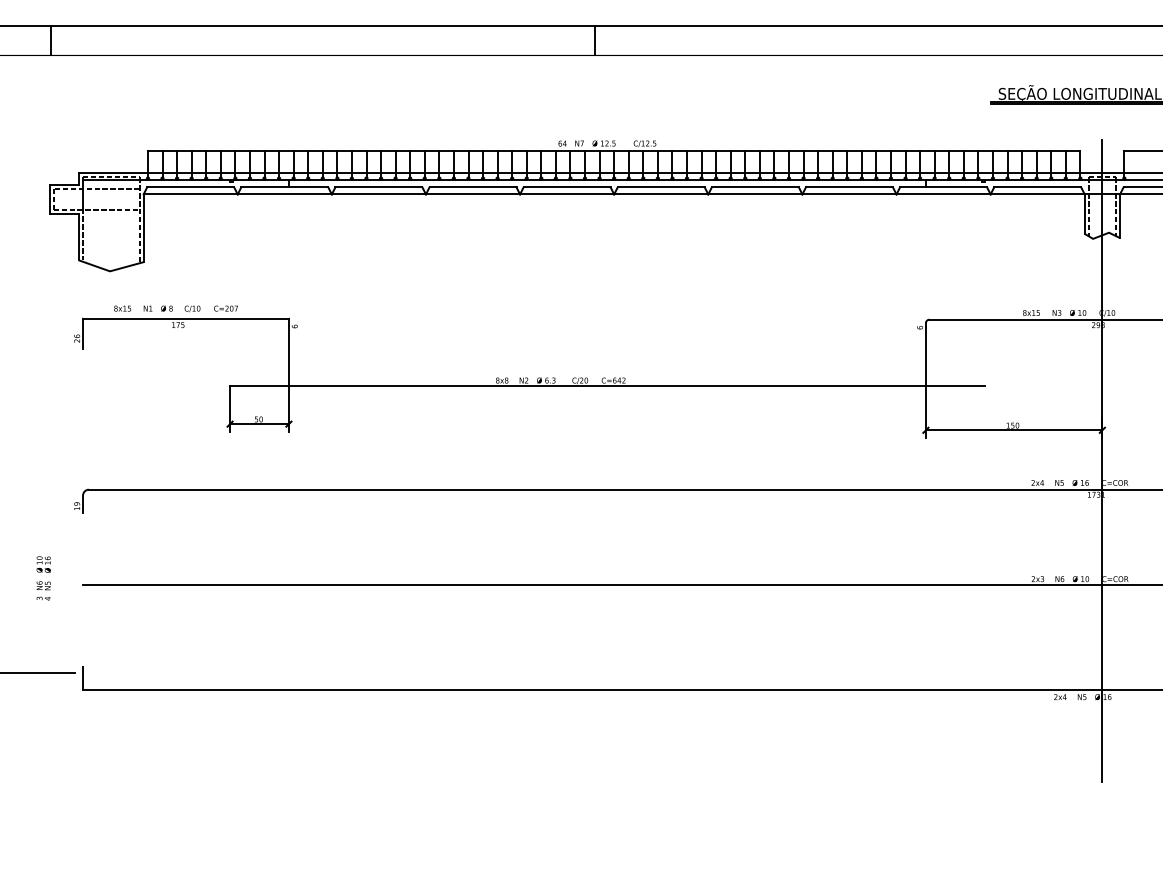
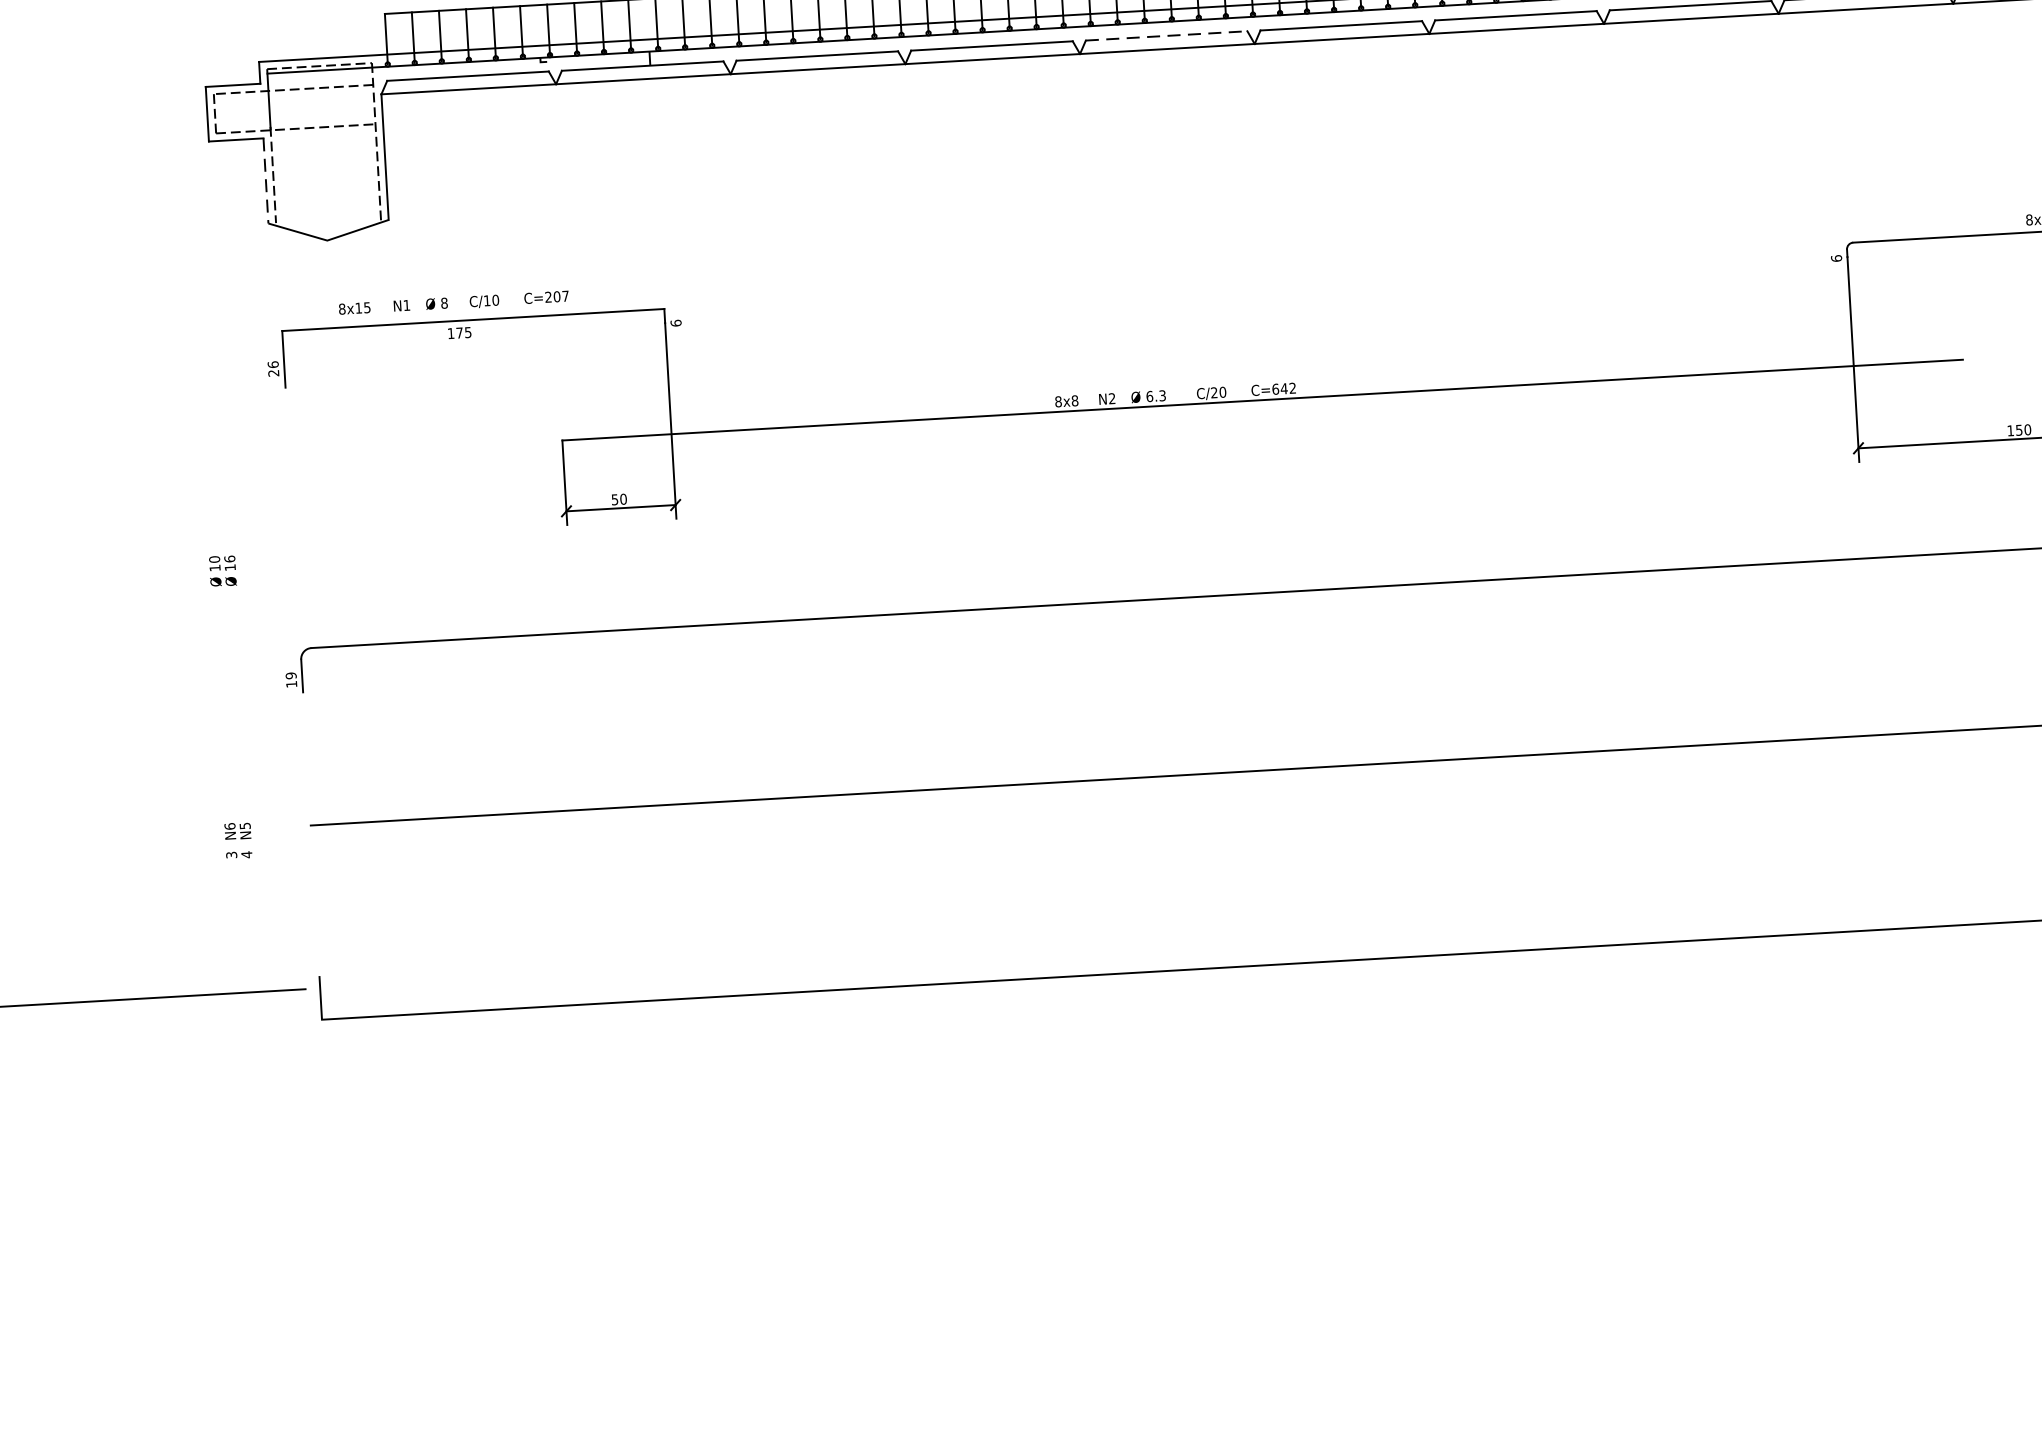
line: (567, 187) -> (1167, 36), solid -> dashed
line: (78, 237) -> (265, 181), solid -> dashed
text: (43, 564) -> (222, 570), moved

